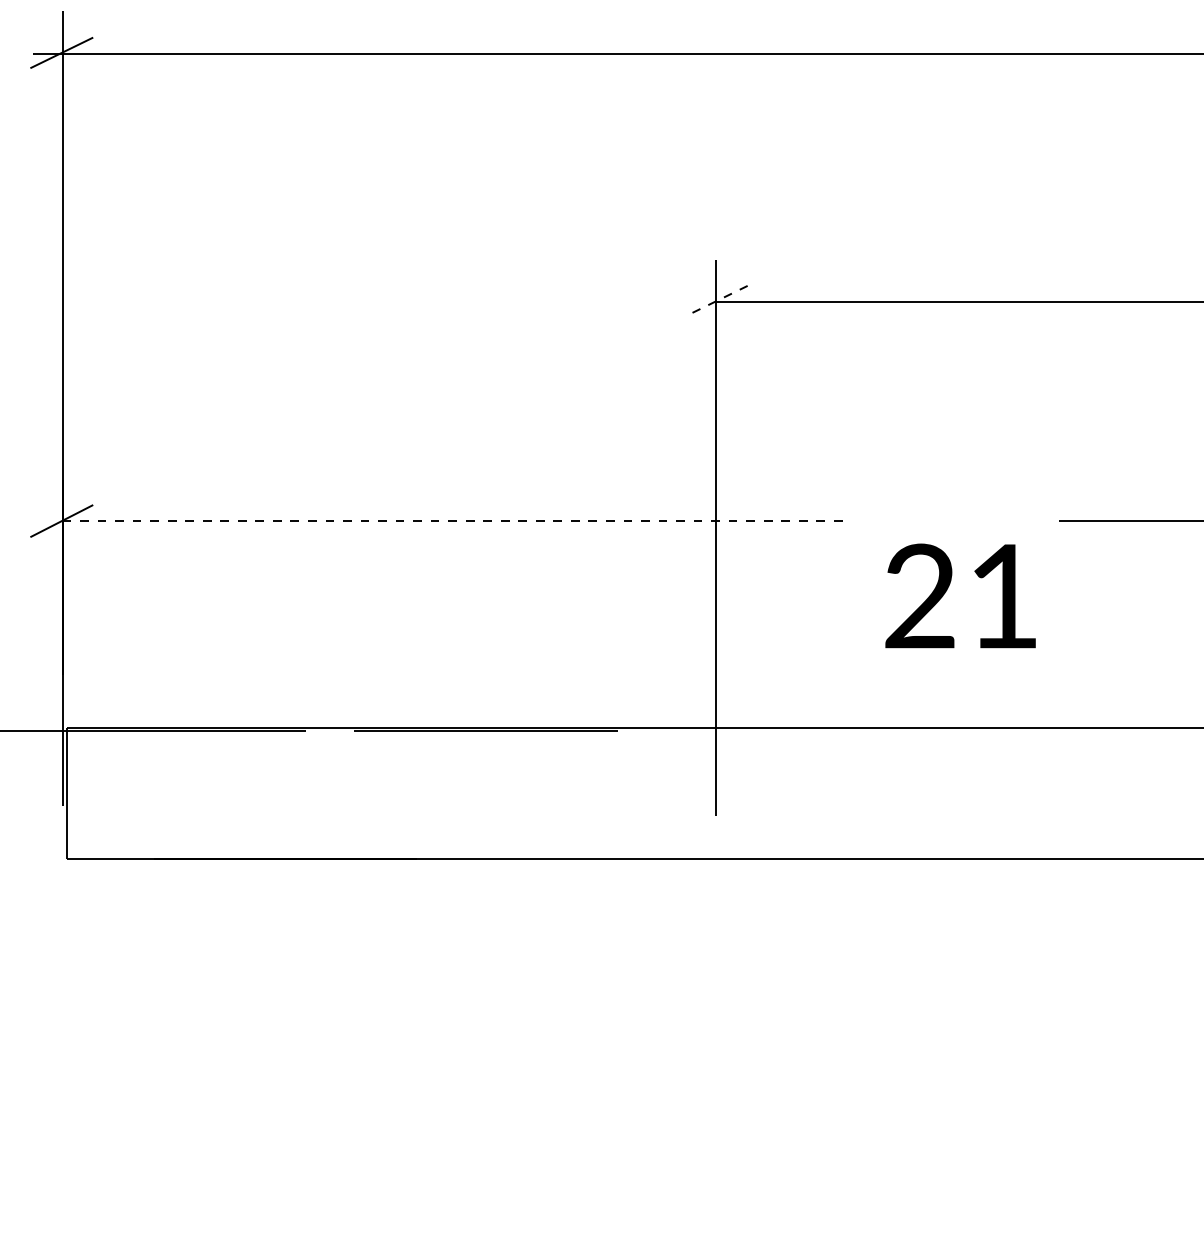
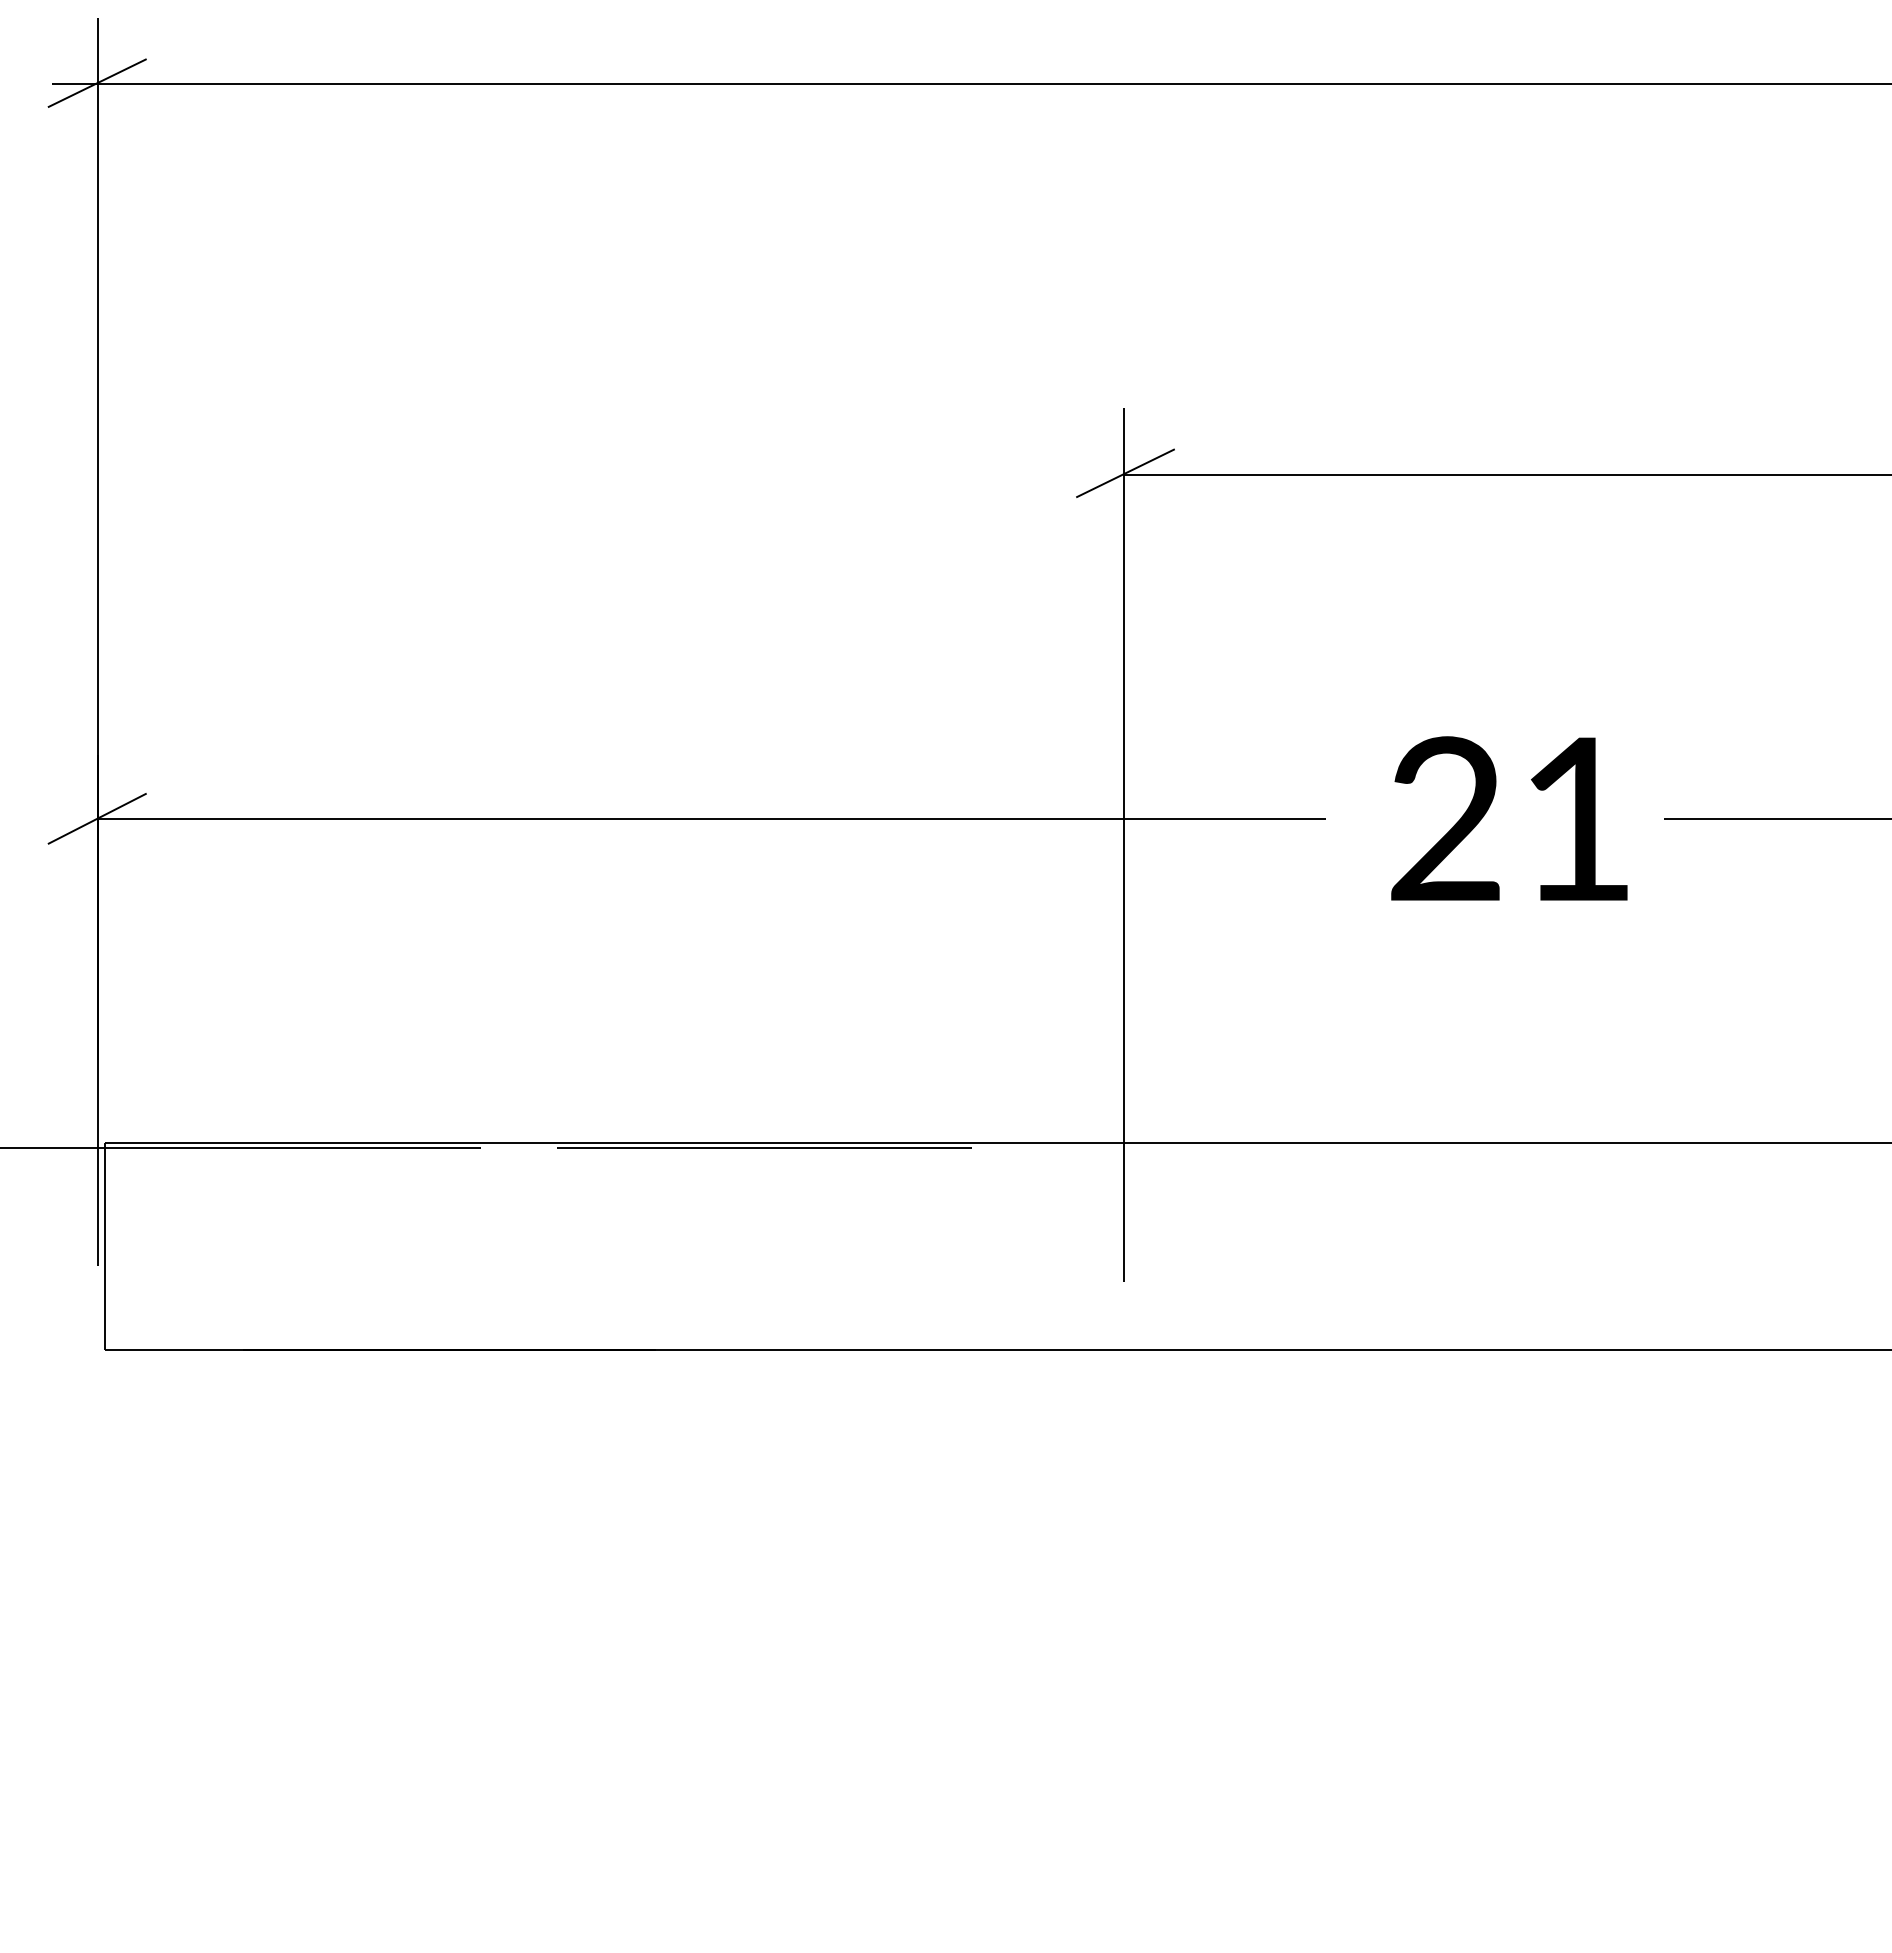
line: (716, 301) -> (1125, 473), dashed -> solid
line: (453, 521) -> (712, 819), dashed -> solid
text: (960, 595) -> (1509, 817), moved

